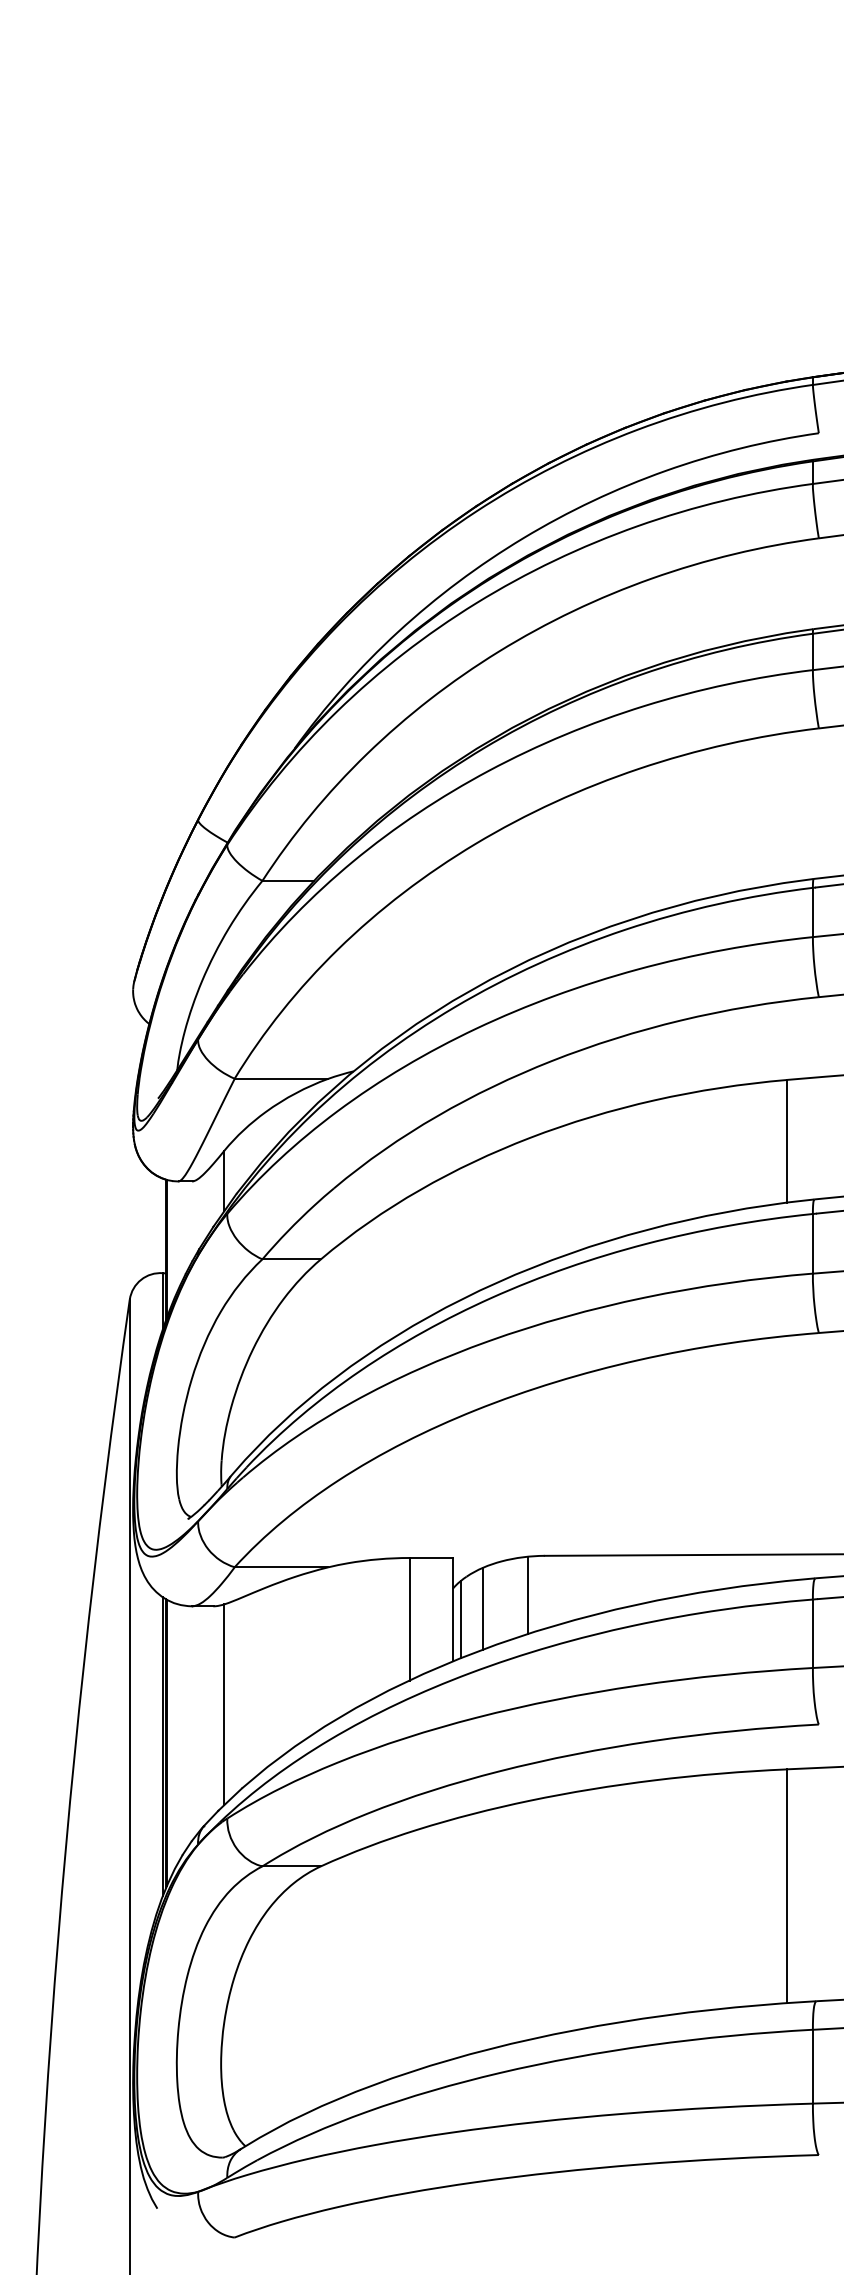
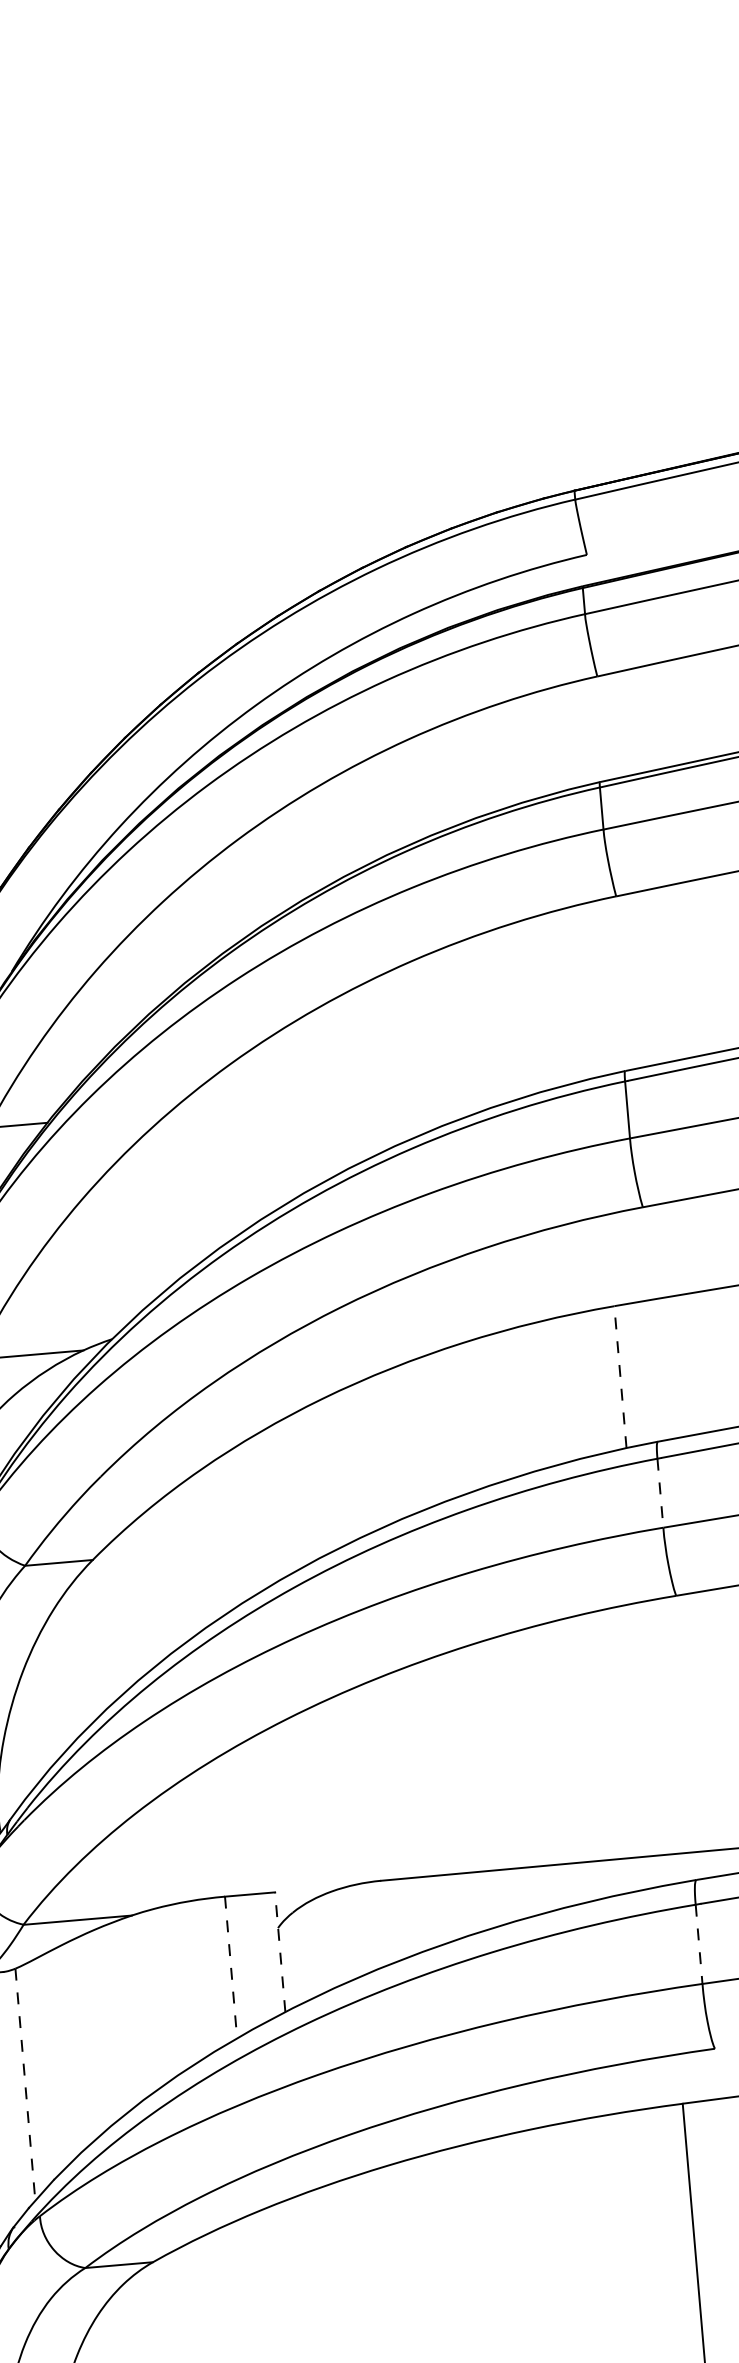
line: (787, 1140) -> (620, 1376), solid -> dashed
line: (812, 1243) -> (659, 1492), solid -> dashed
line: (527, 1595) -> (365, 1928), removed
line: (483, 1608) -> (315, 1947), removed
line: (452, 1609) -> (279, 1952), solid -> dashed
line: (409, 1619) -> (231, 1967), solid -> dashed
line: (460, 1619) -> (290, 1962), removed
line: (812, 1634) -> (698, 1945), solid -> dashed
line: (224, 1705) -> (25, 2085), solid -> dashed

